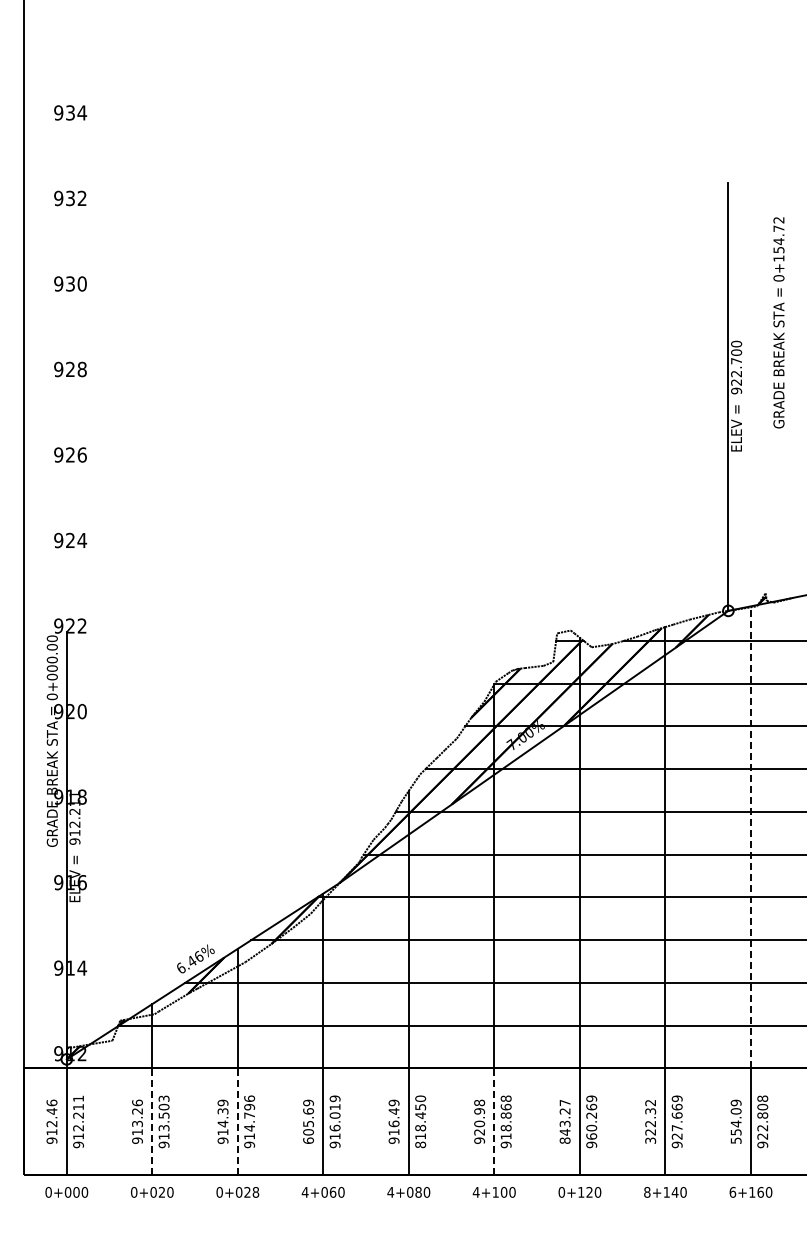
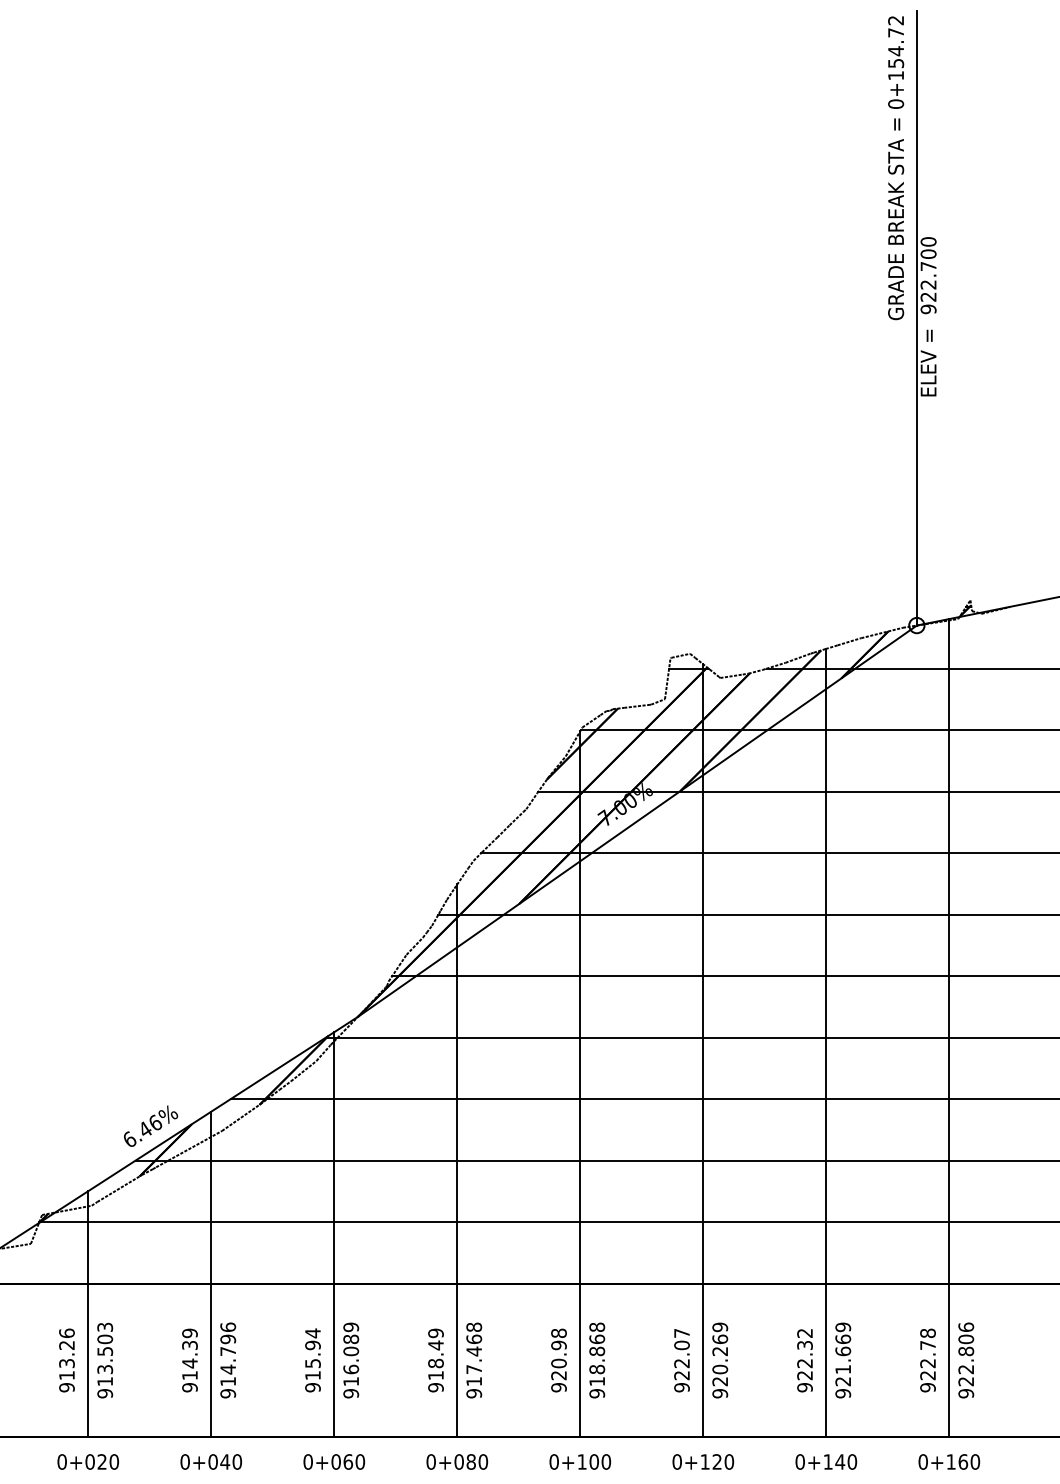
text: (778, 322) -> (895, 167), moved
line: (750, 836) -> (948, 950), dashed -> solid
text: (762, 1098) -> (965, 1326), 922.808 -> 922.806
text: (334, 1106) -> (350, 1338), 916.019 -> 916.089
line: (152, 1121) -> (88, 1360), dashed -> solid
line: (237, 1121) -> (210, 1360), dashed -> solid
text: (308, 1121) -> (312, 1360), 605.69 -> 915.94
text: (420, 1121) -> (473, 1360), 818.450 -> 917.468
line: (494, 1121) -> (580, 1360), dashed -> solid
text: (735, 1121) -> (927, 1360), 554.09 -> 922.78
text: (393, 1123) -> (435, 1362), 916.49 -> 918.49
text: (564, 1125) -> (681, 1365), 843.27 -> 922.07
text: (676, 1128) -> (842, 1370), 927.669 -> 921.669
text: (591, 1136) -> (719, 1381), 960.269 -> 920.269
text: (650, 1140) -> (804, 1387), 322.32 -> 922.32
text: (251, 1192) -> (230, 1462), 0+028 -> 0+040
text: (304, 1192) -> (307, 1462), 4+060 -> 0+060
text: (390, 1192) -> (430, 1462), 4+080 -> 0+080
text: (475, 1192) -> (553, 1462), 4+100 -> 0+100
text: (647, 1192) -> (800, 1462), 8+140 -> 0+140
text: (732, 1192) -> (922, 1462), 6+160 -> 0+160

